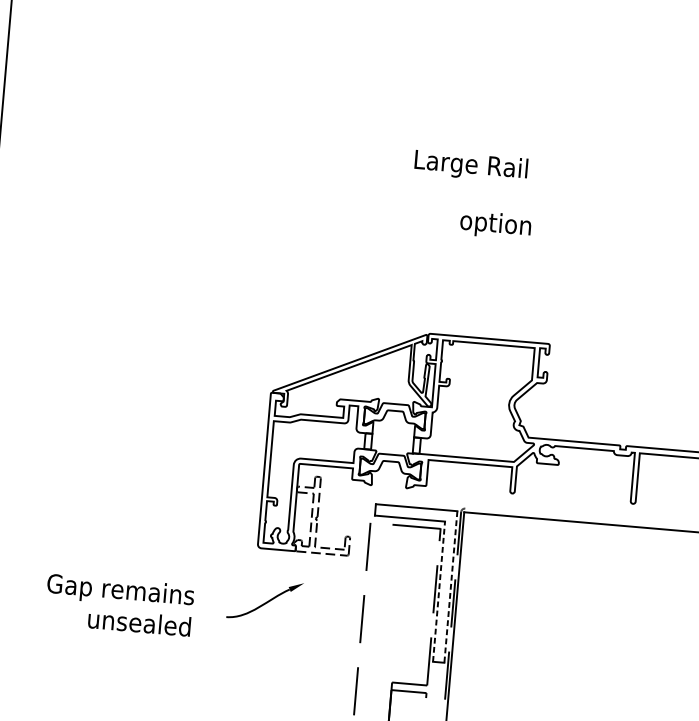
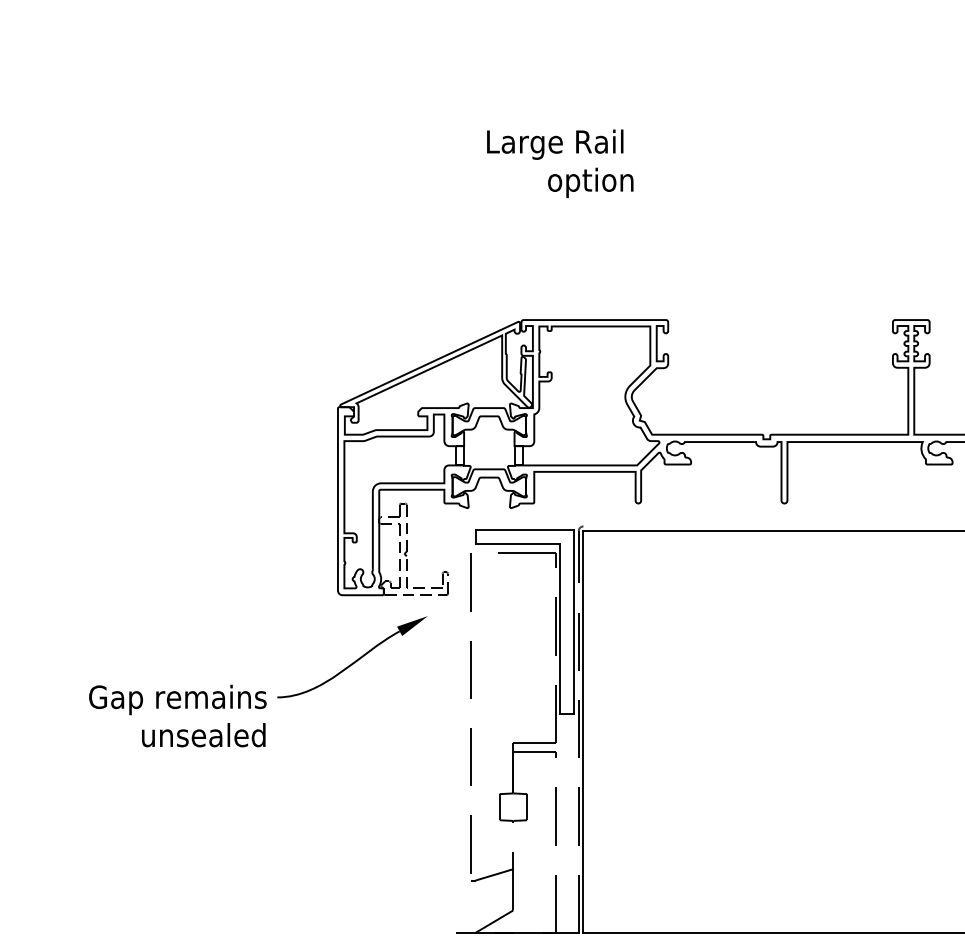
text: (471, 166) -> (555, 144), moved
line: (451, 587) -> (574, 622), dashed -> solid
line: (439, 592) -> (560, 629), dashed -> solid
part: (265, 600) -> (352, 657), size x1.67
text: (119, 604) -> (177, 715), moved

